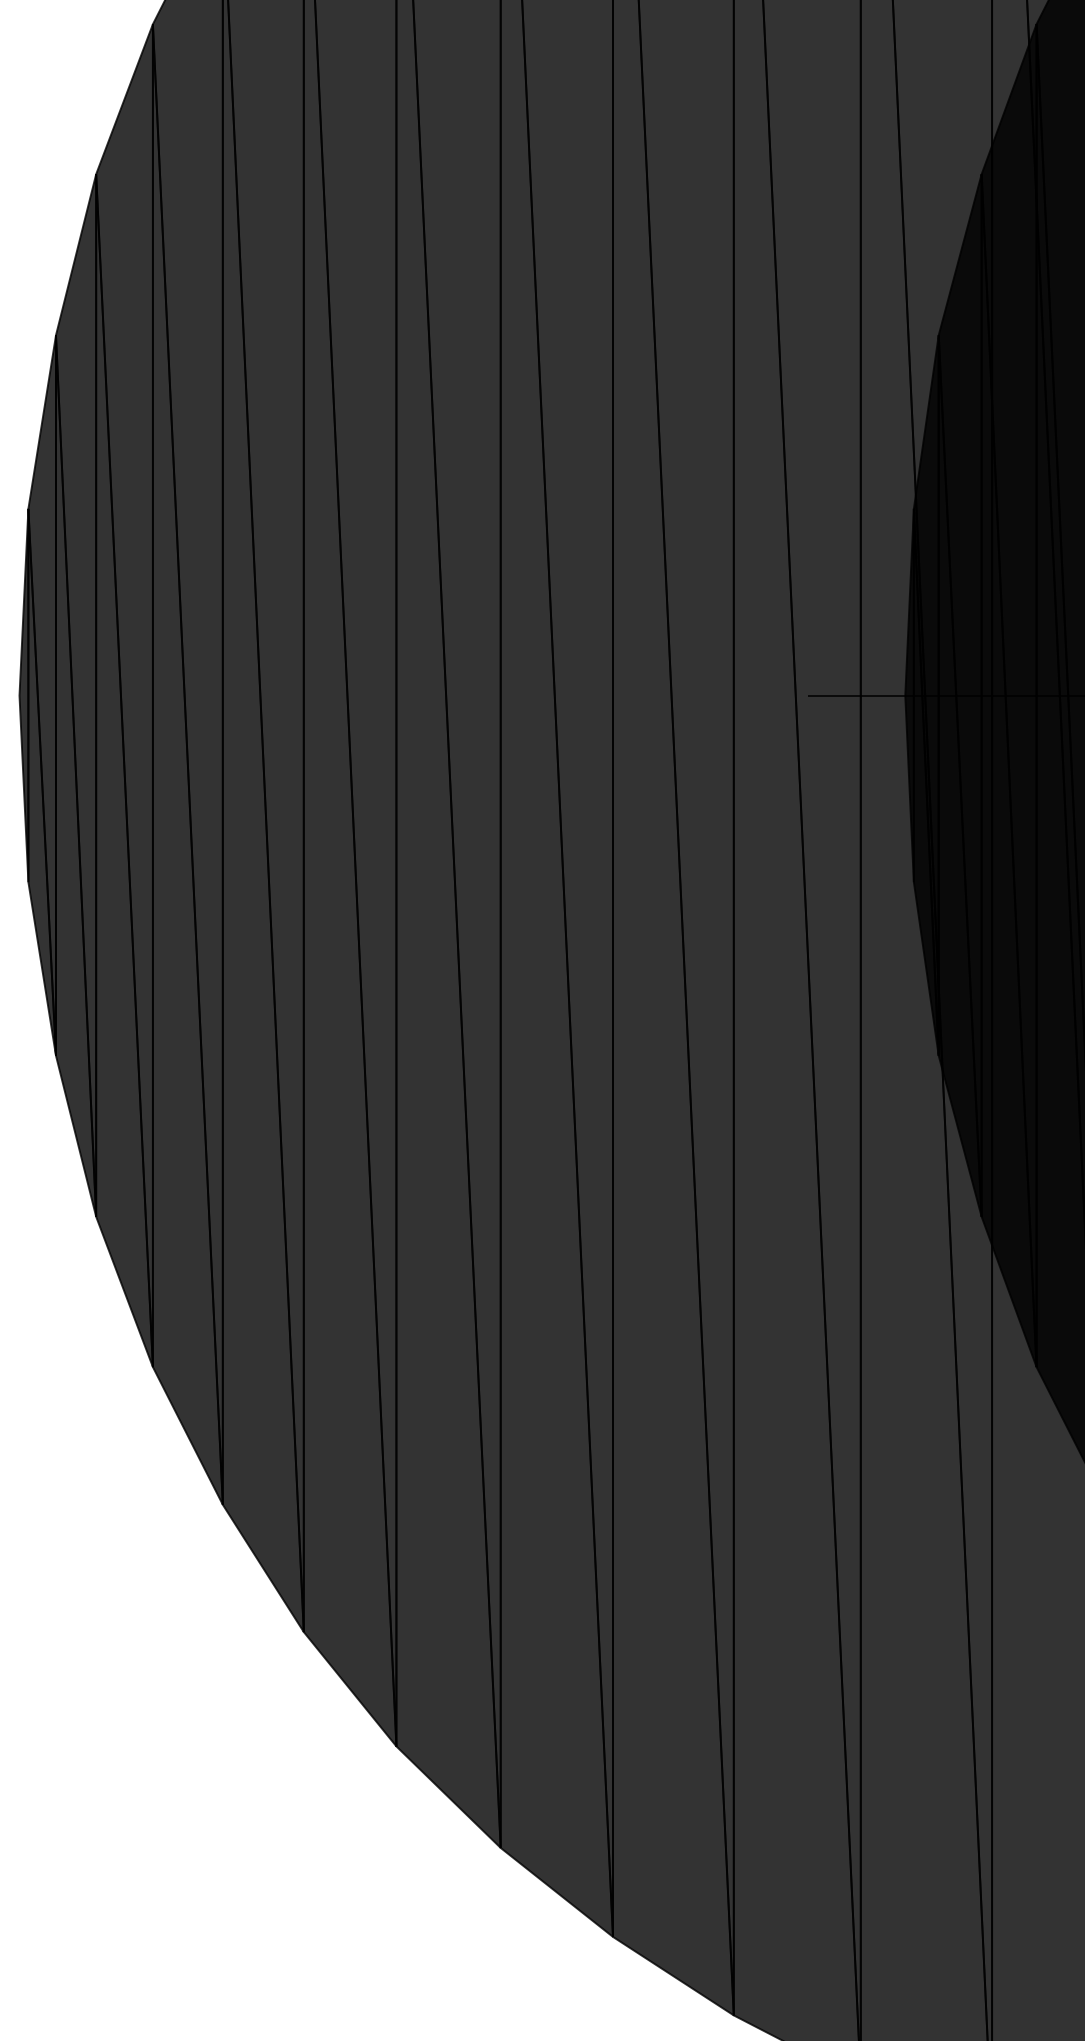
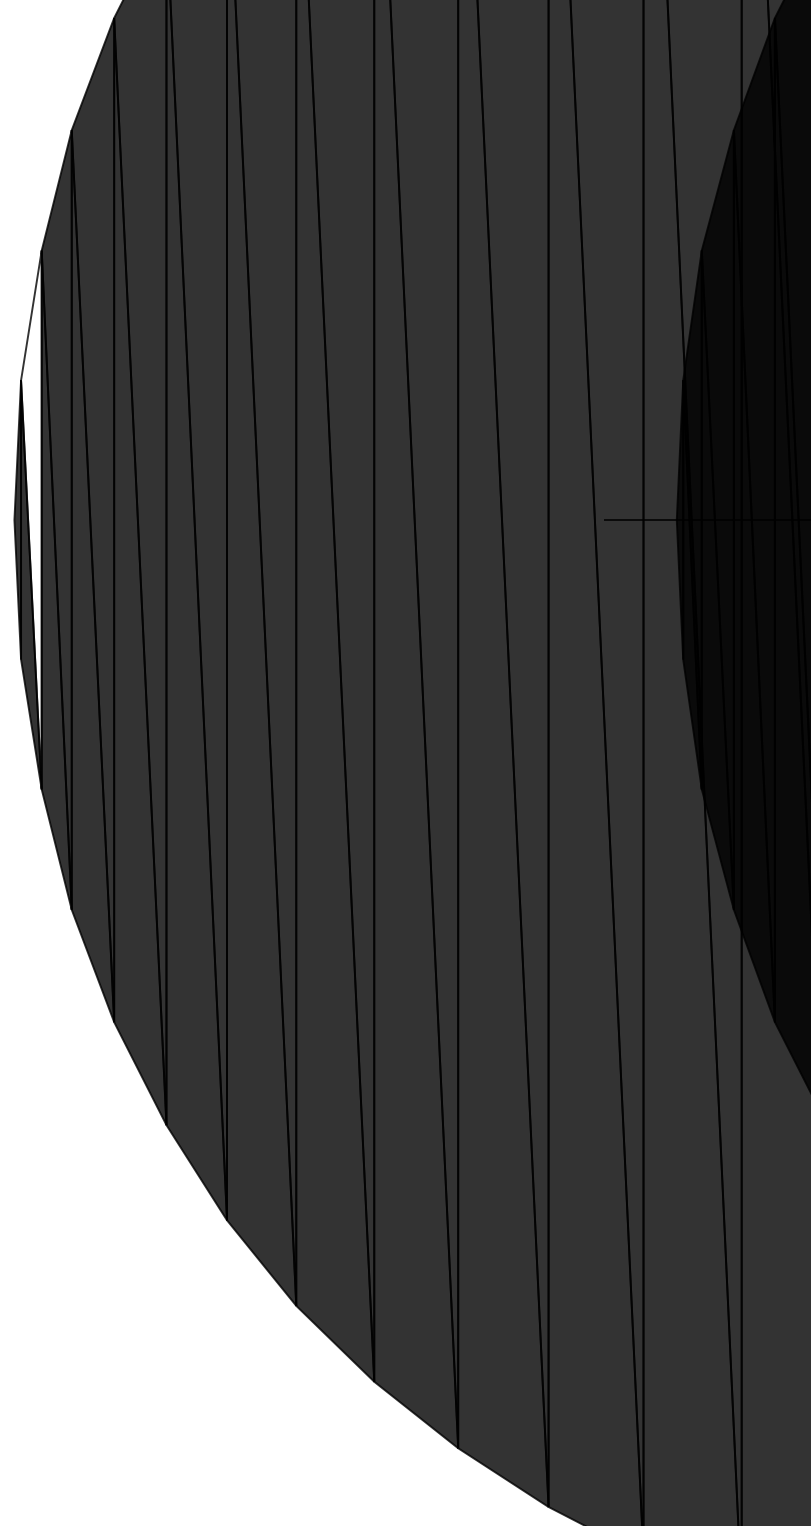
fill: (42, 694) -> (31, 519), removed

